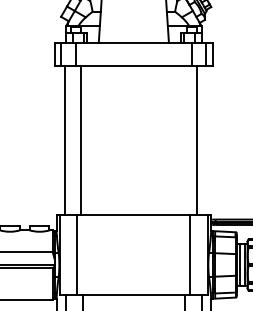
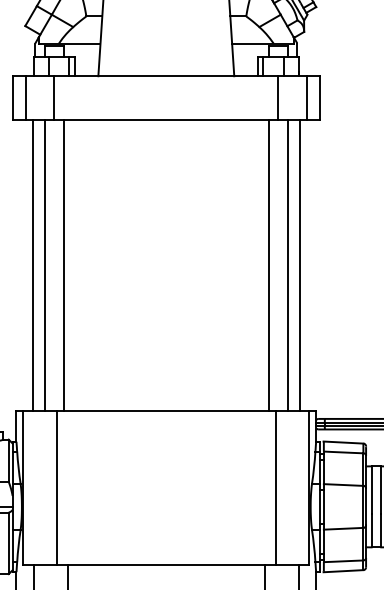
line: (71, 140) -> (45, 265), added
line: (186, 140) -> (268, 265), added
line: (202, 140) -> (299, 265), added

